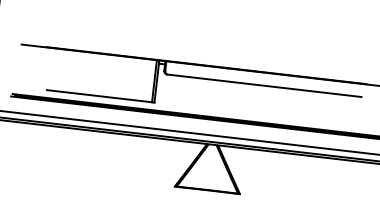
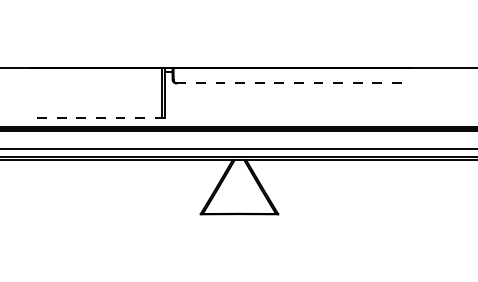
line: (264, 85) -> (292, 83), solid -> dashed
line: (100, 96) -> (101, 118), solid -> dashed

